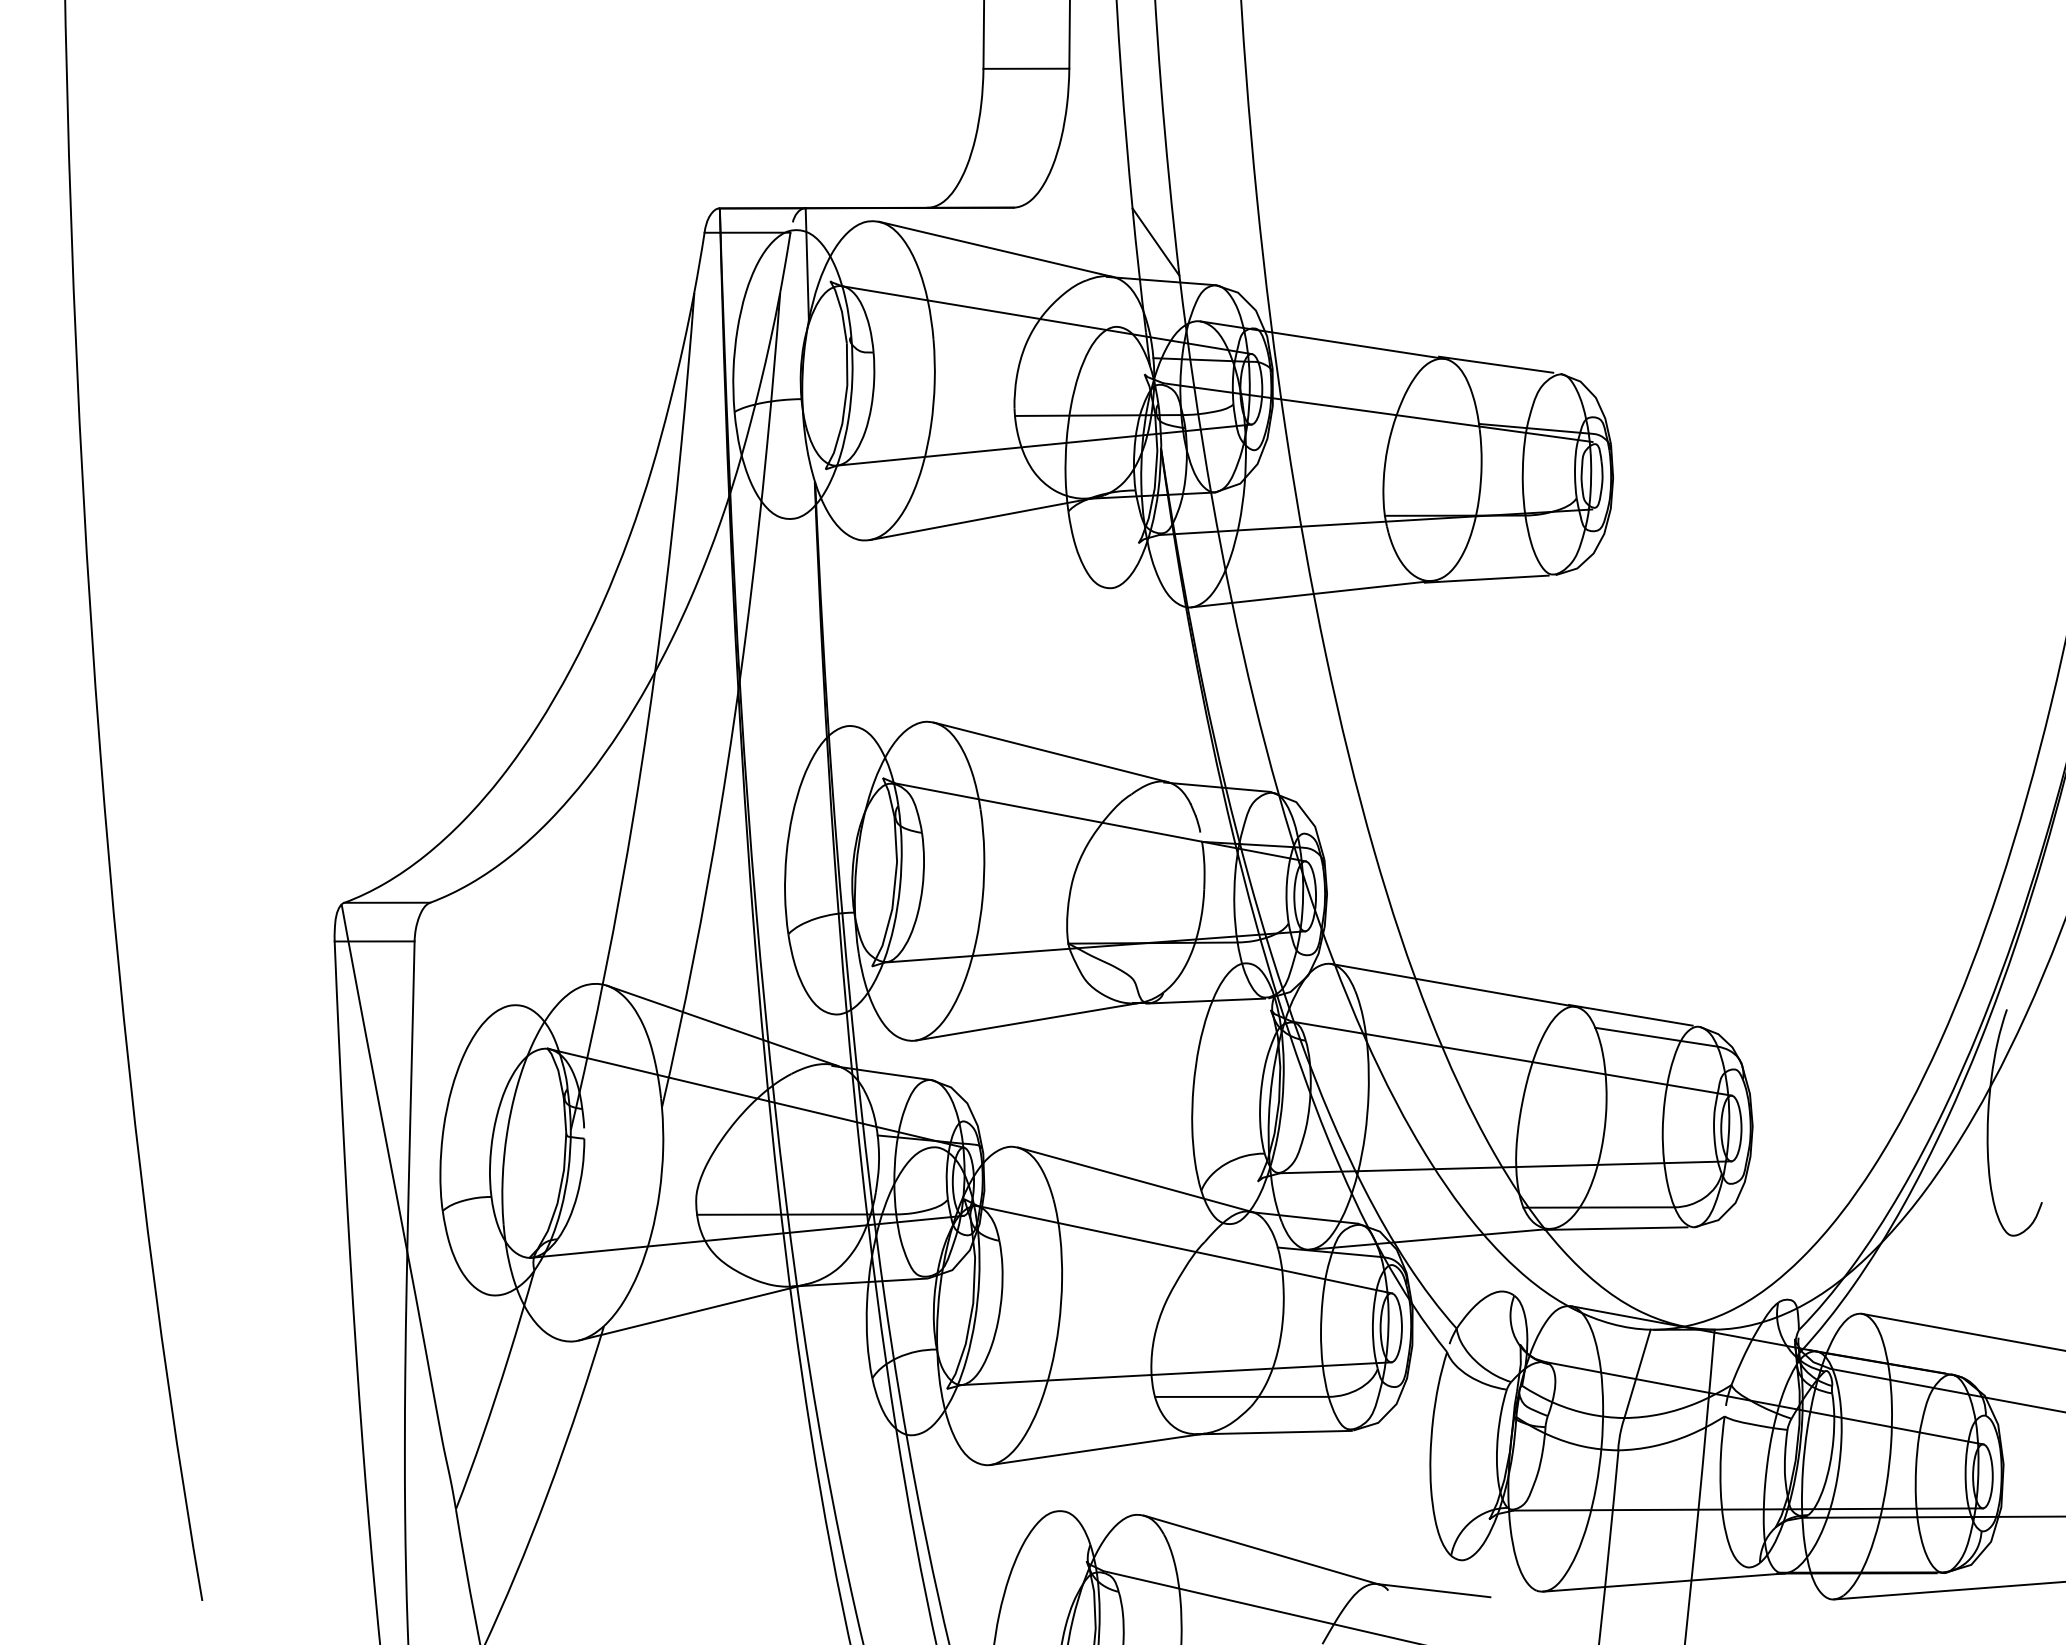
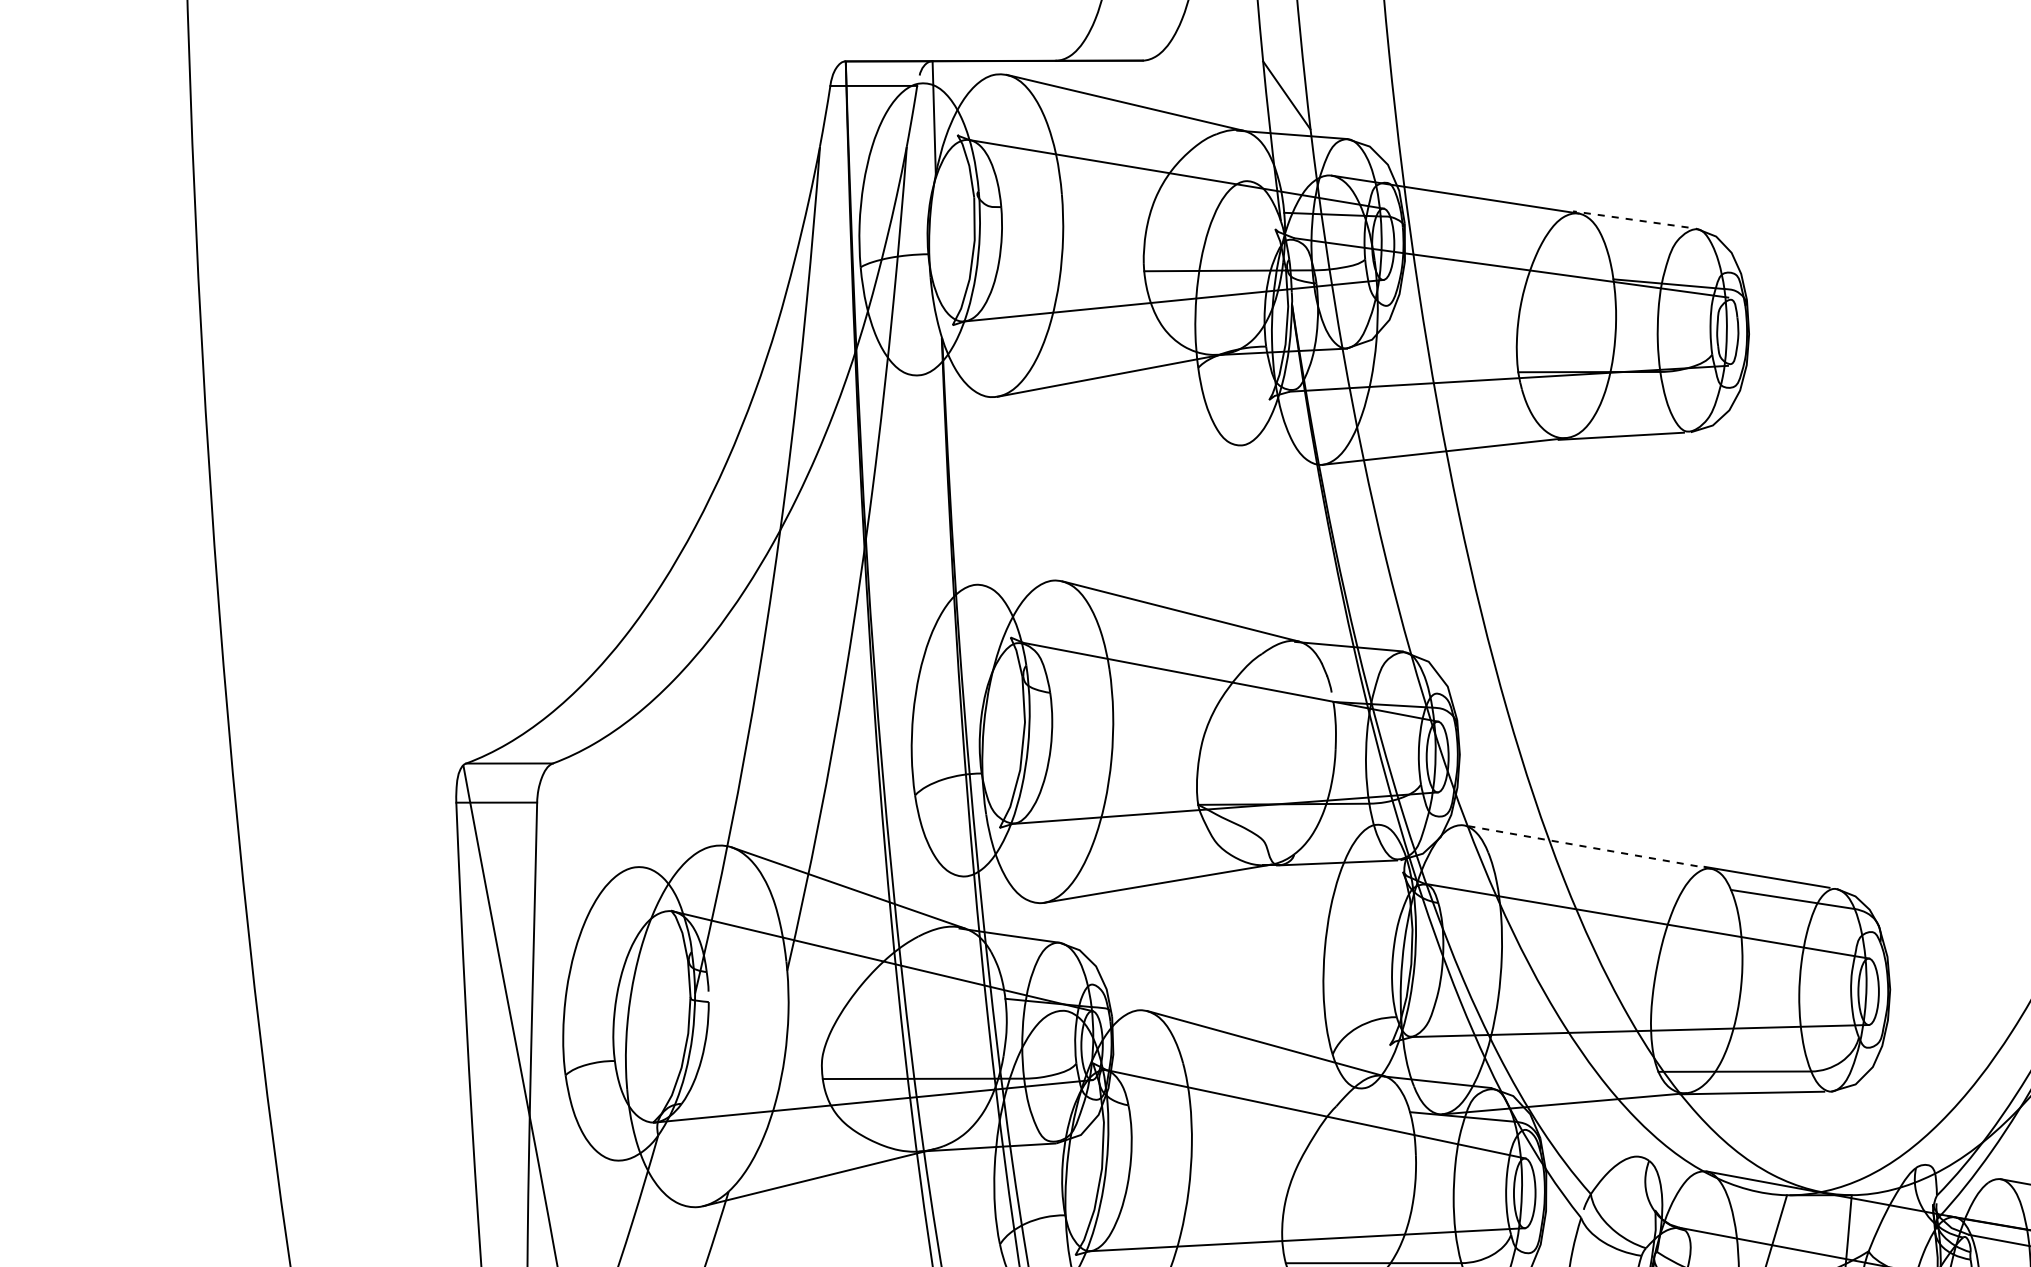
line: (1496, 364) -> (1631, 219), solid -> dashed
line: (1452, 985) -> (1586, 847), solid -> dashed

